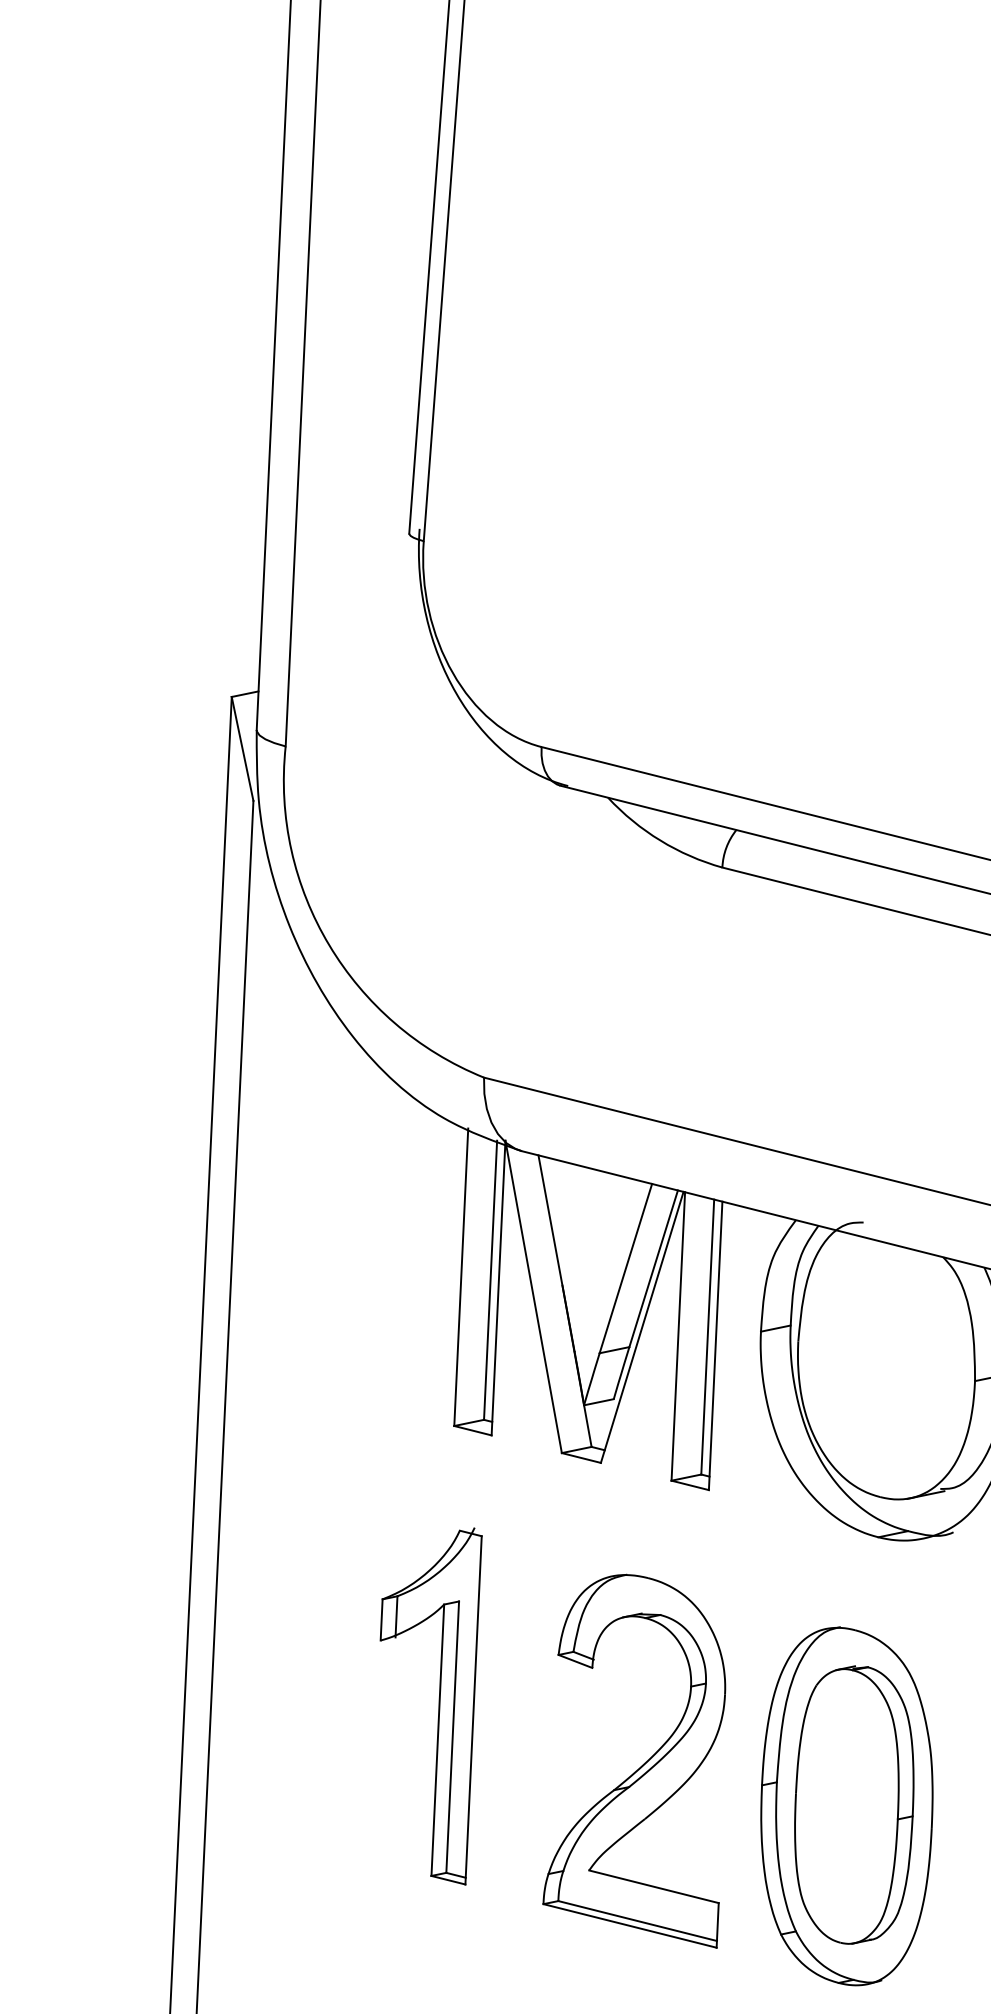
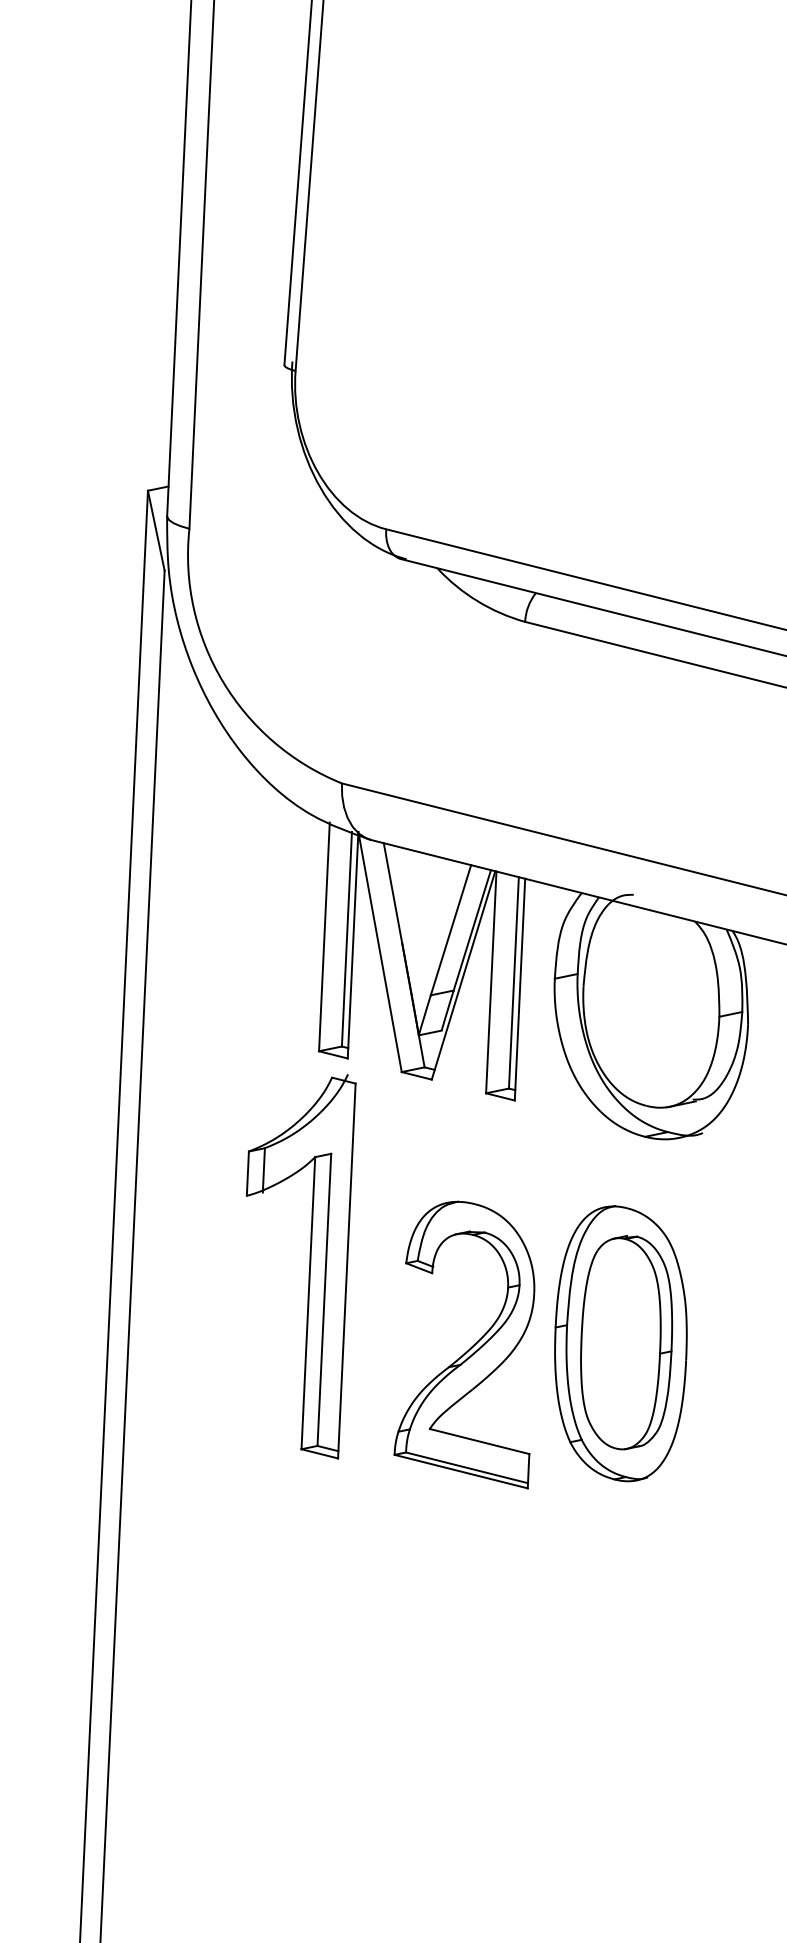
part: (431, 1705) -> (301, 1266), size x1.4
part: (640, 1765) -> (469, 1348), moved

